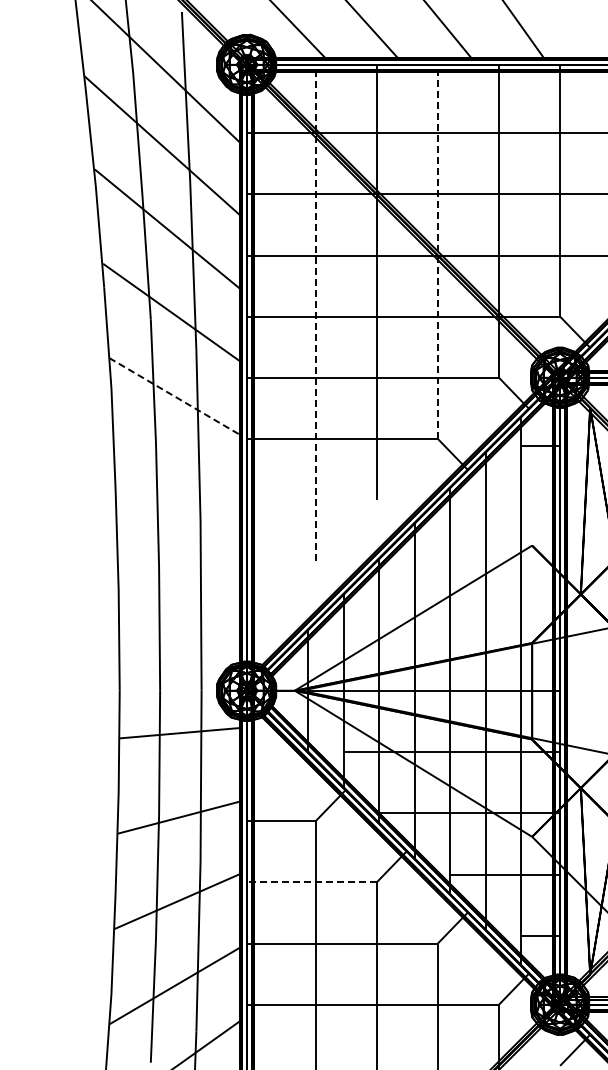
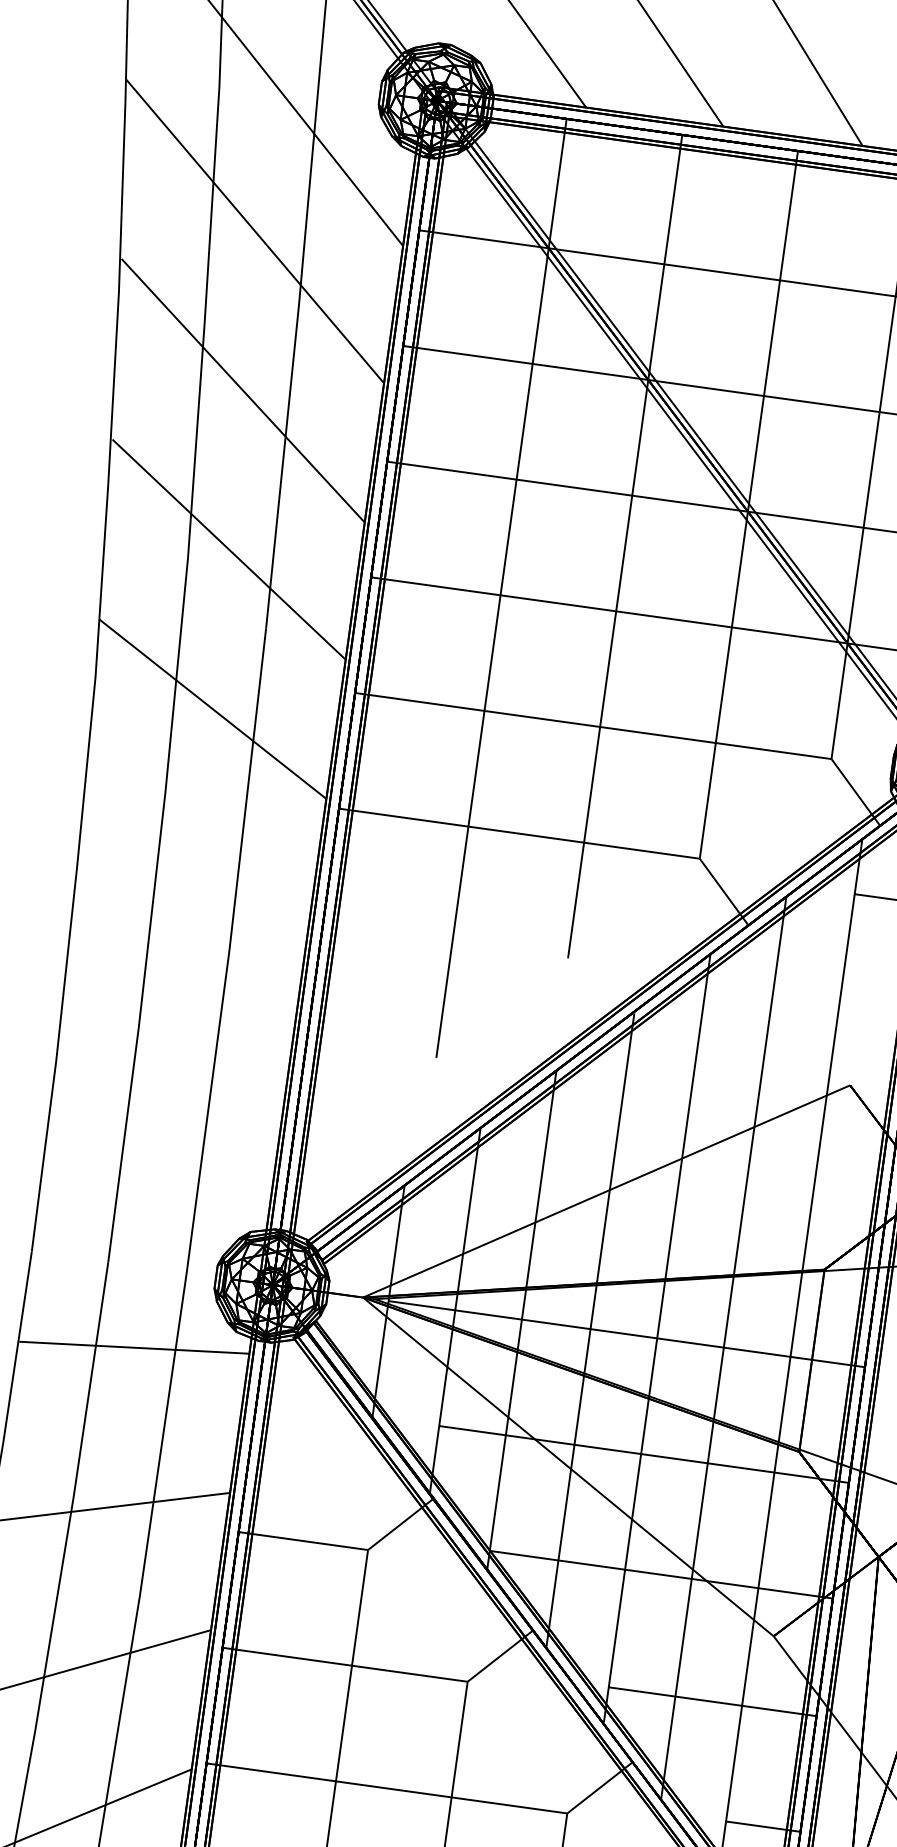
line: (437, 251) -> (748, 504), dashed -> solid
line: (315, 312) -> (501, 587), dashed -> solid
line: (174, 396) -> (212, 709), dashed -> solid
line: (311, 882) -> (344, 1664), dashed -> solid

